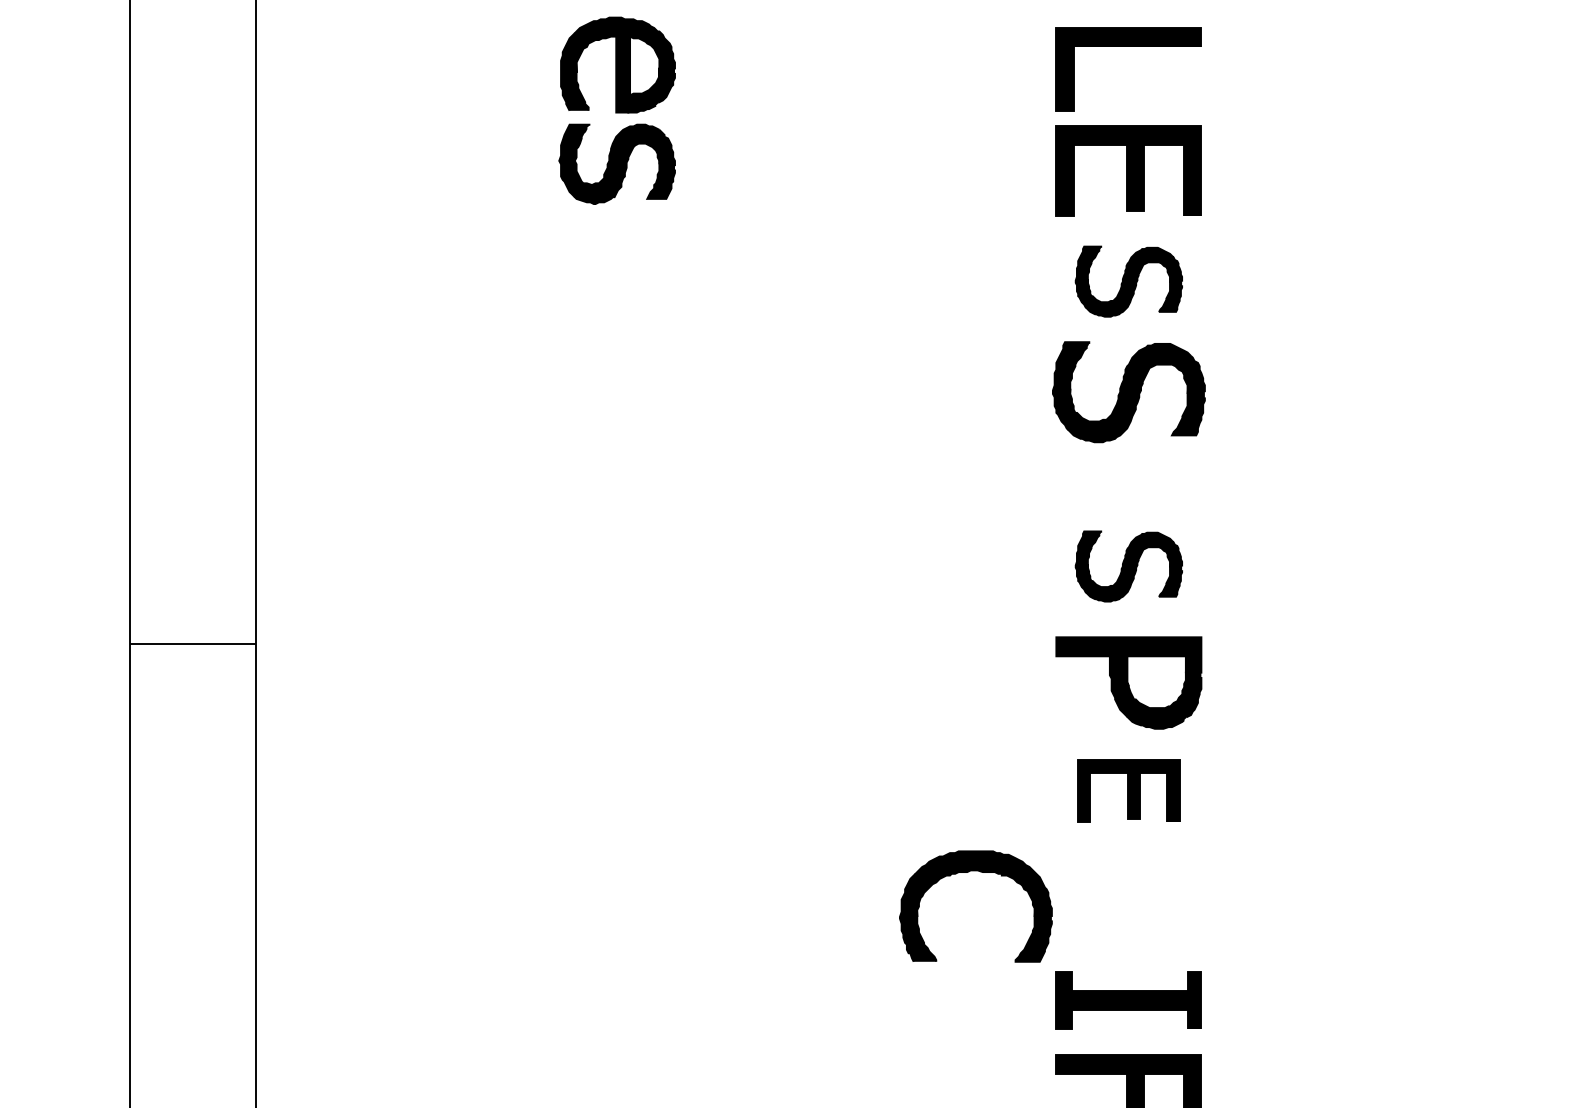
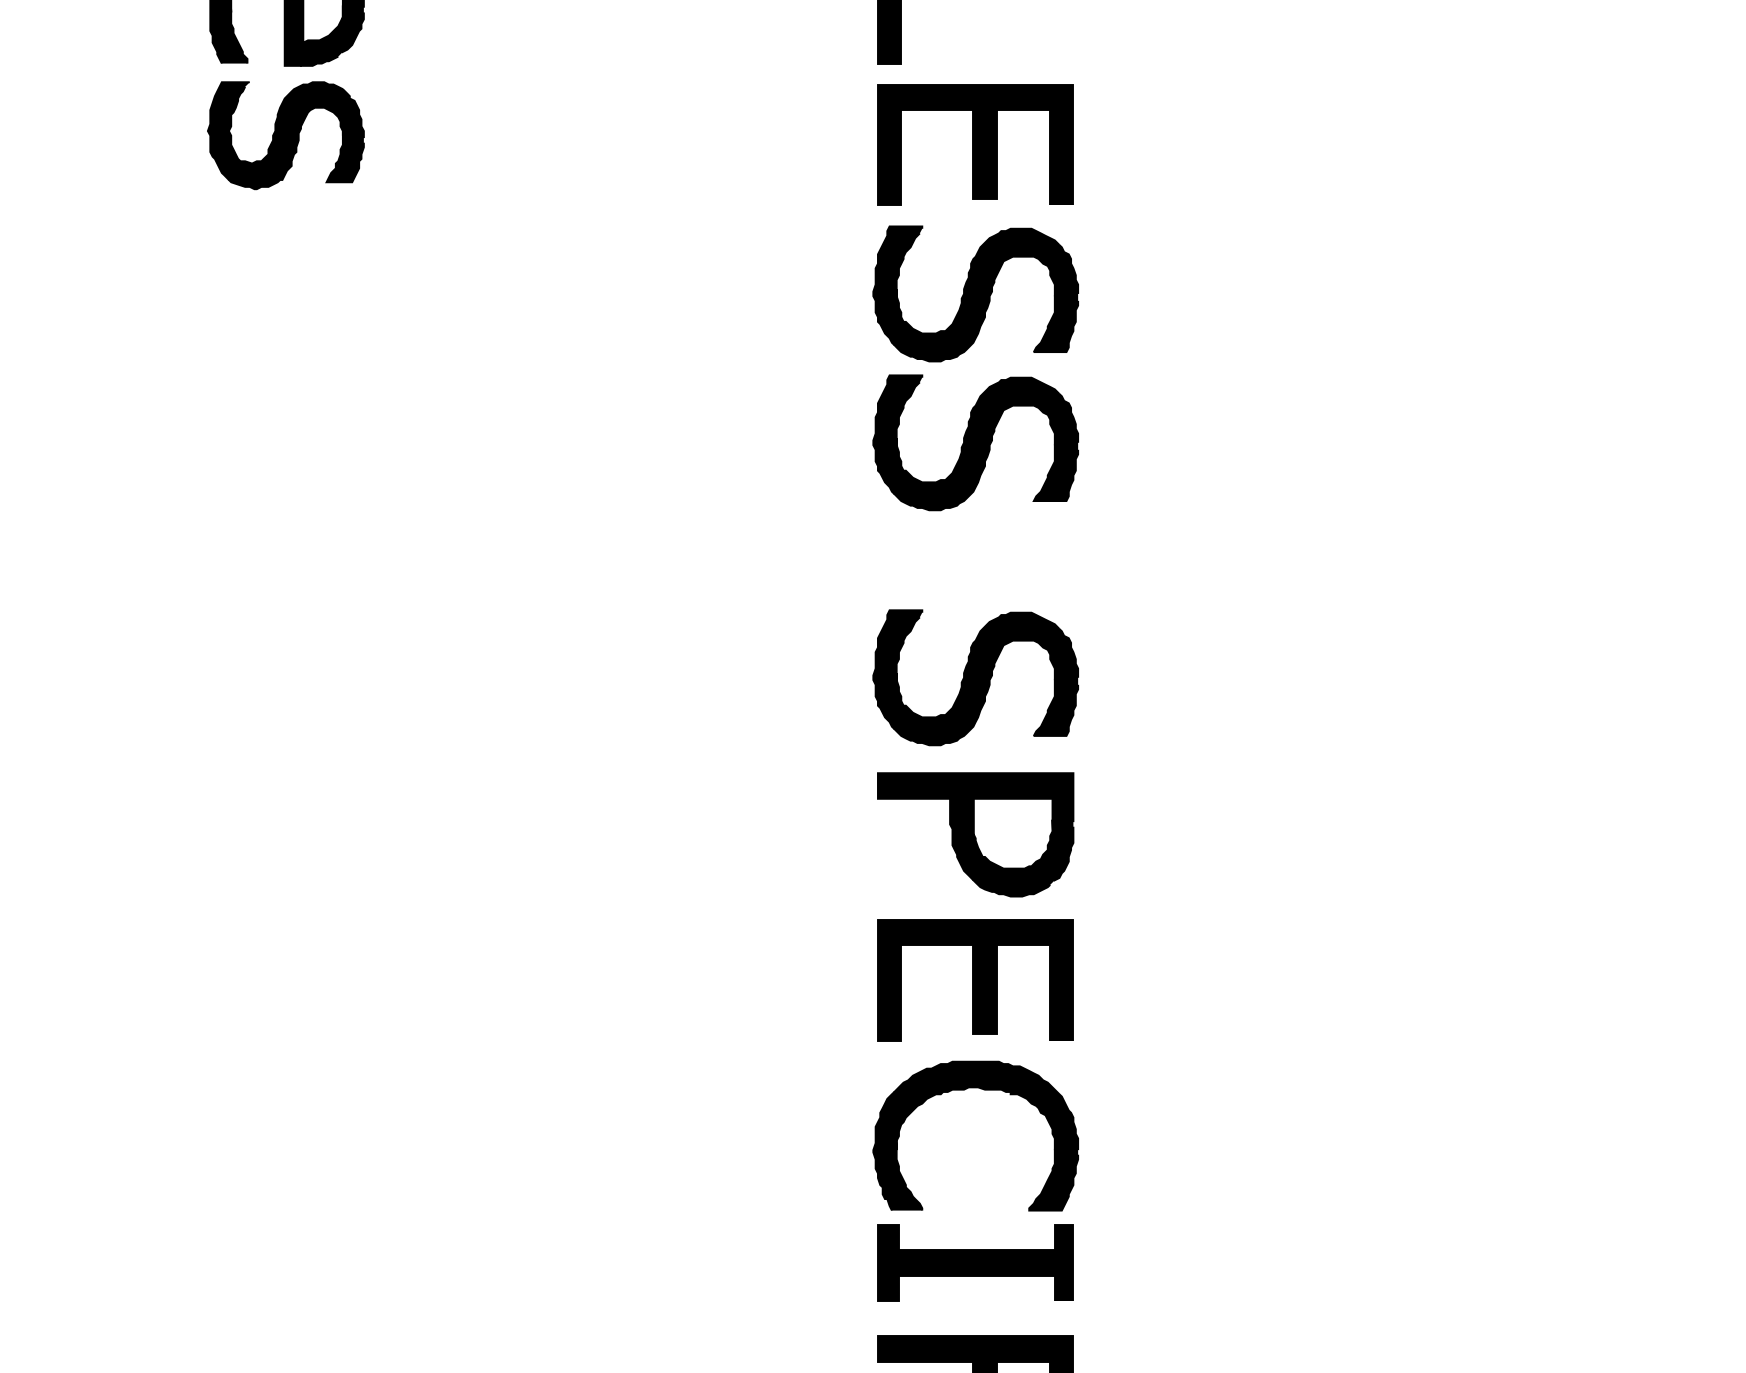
part: (1128, 281) -> (975, 293), size x1.43
part: (1128, 566) -> (975, 677), size x1.43
part: (1128, 790) -> (975, 979), size x1.43
part: (980, 872) -> (981, 1090), moved

